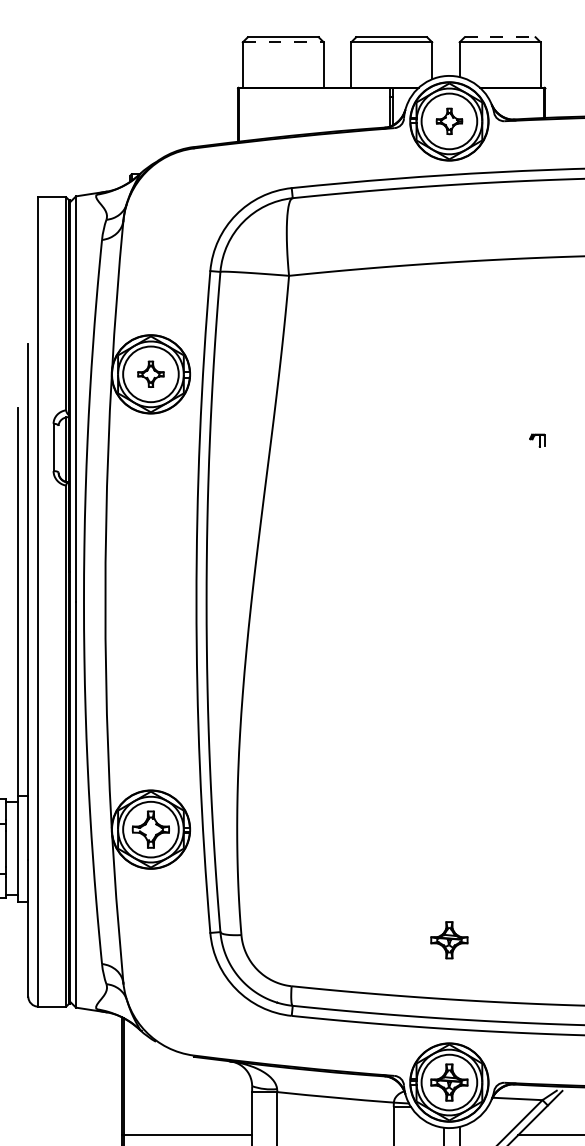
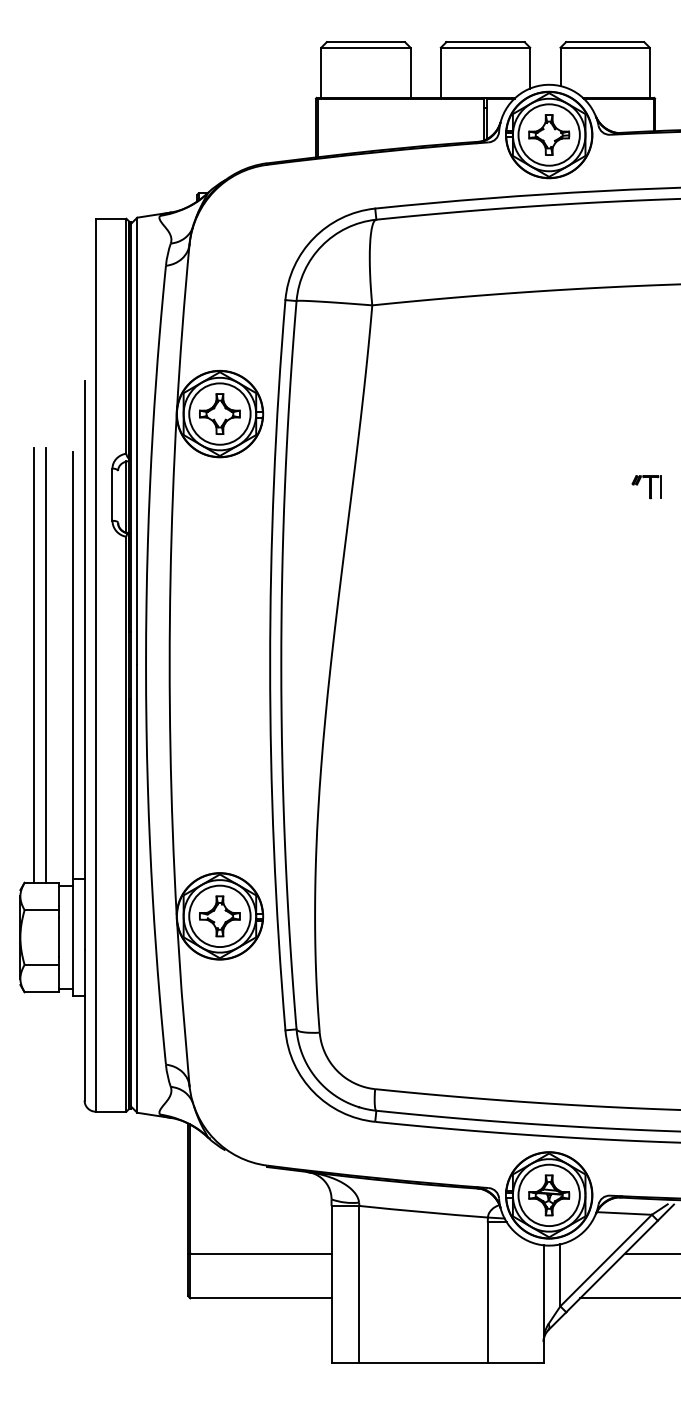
line: (500, 37) -> (605, 42), dashed -> solid
line: (282, 42) -> (365, 47), dashed -> solid
part: (449, 120) -> (549, 134), size x1.43
part: (150, 373) -> (219, 413), size x1.43
part: (537, 440) -> (646, 487), size x1.67
part: (449, 940) -> (549, 1038), removed

